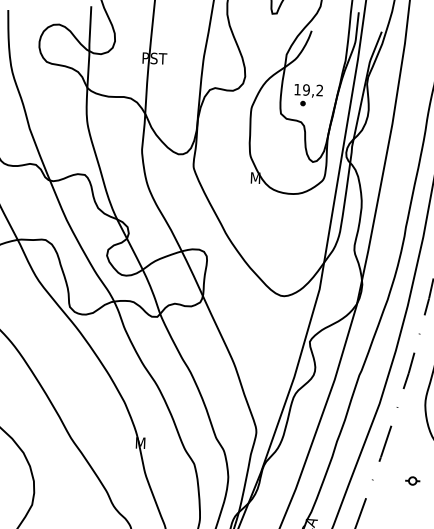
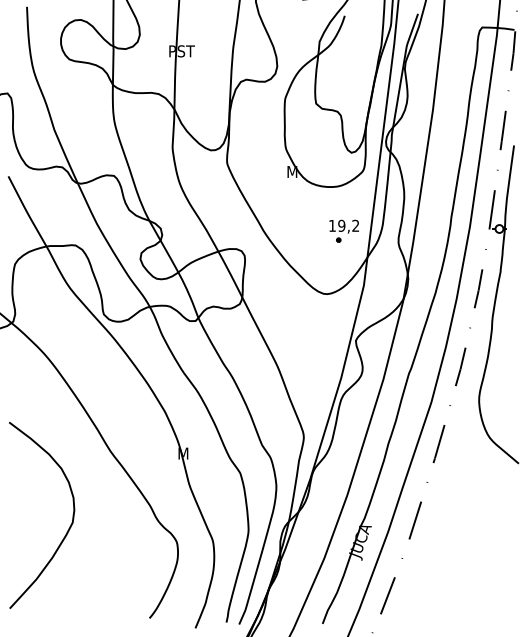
part: (307, 94) -> (343, 230), moved
part: (412, 480) -> (468, 481), removed

